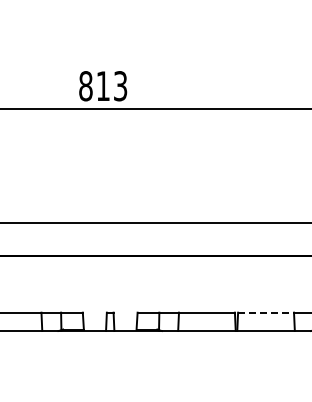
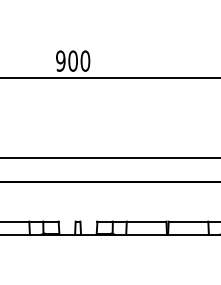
text: (103, 86) -> (73, 61), 813 -> 900
line: (266, 312) -> (188, 221), dashed -> solid

